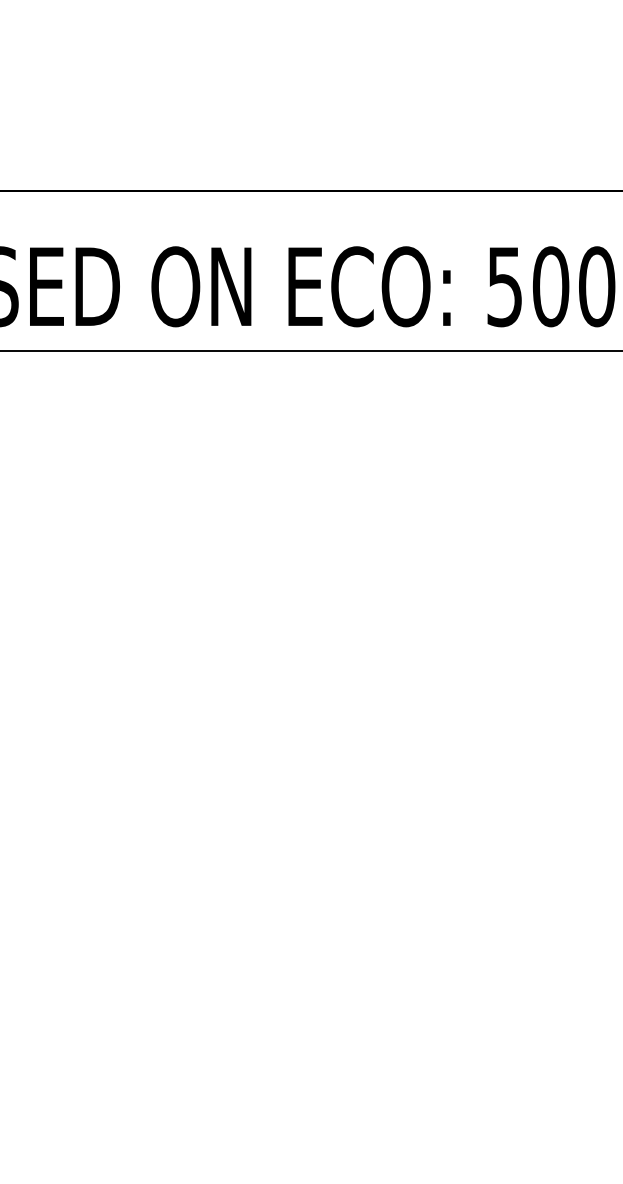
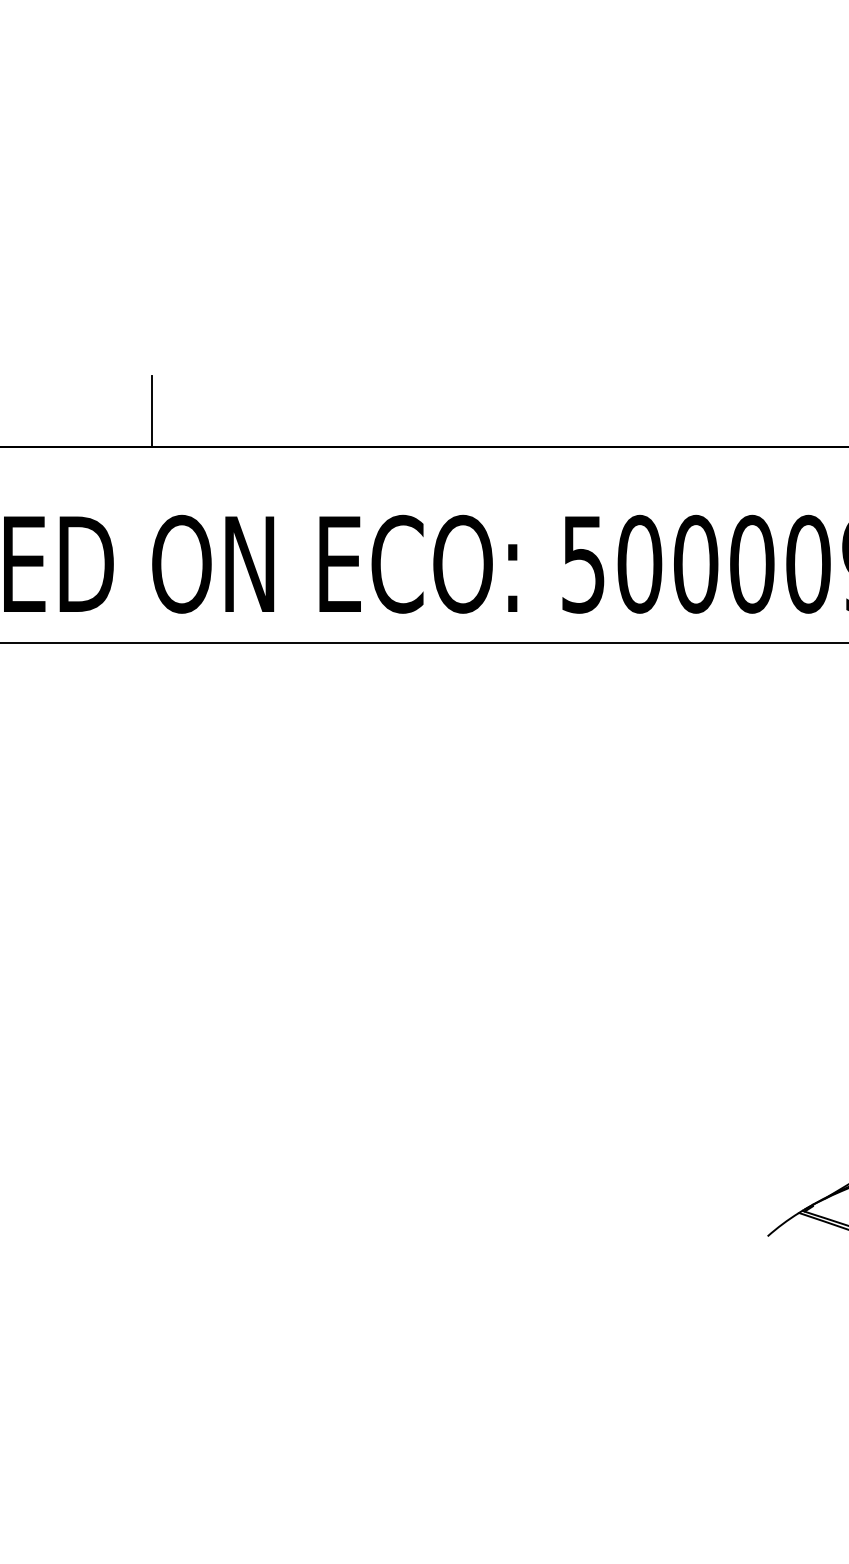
line: (150, 161) -> (151, 411), added

